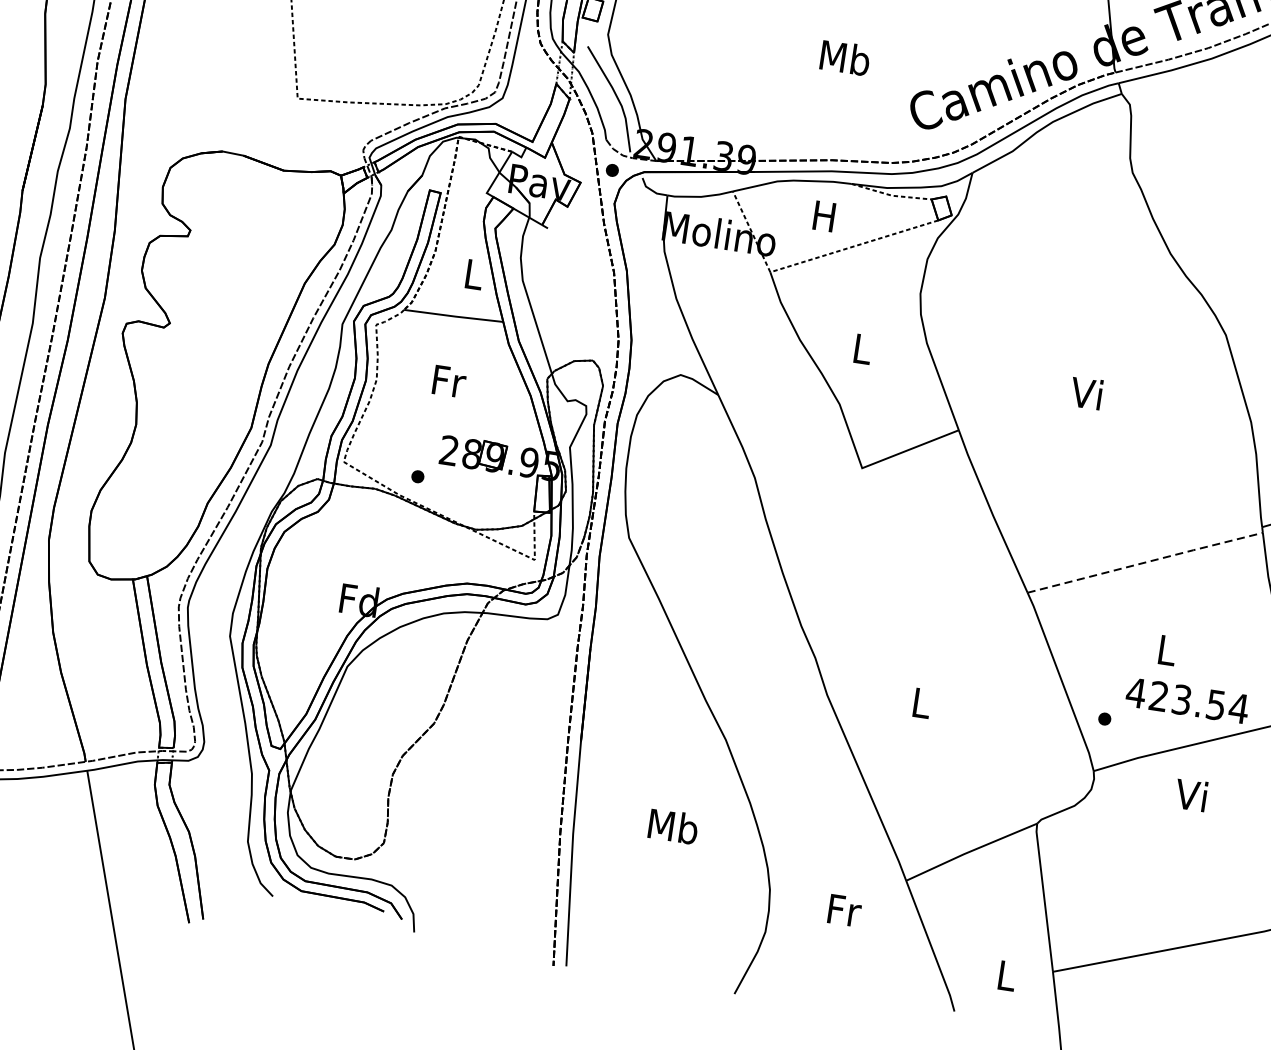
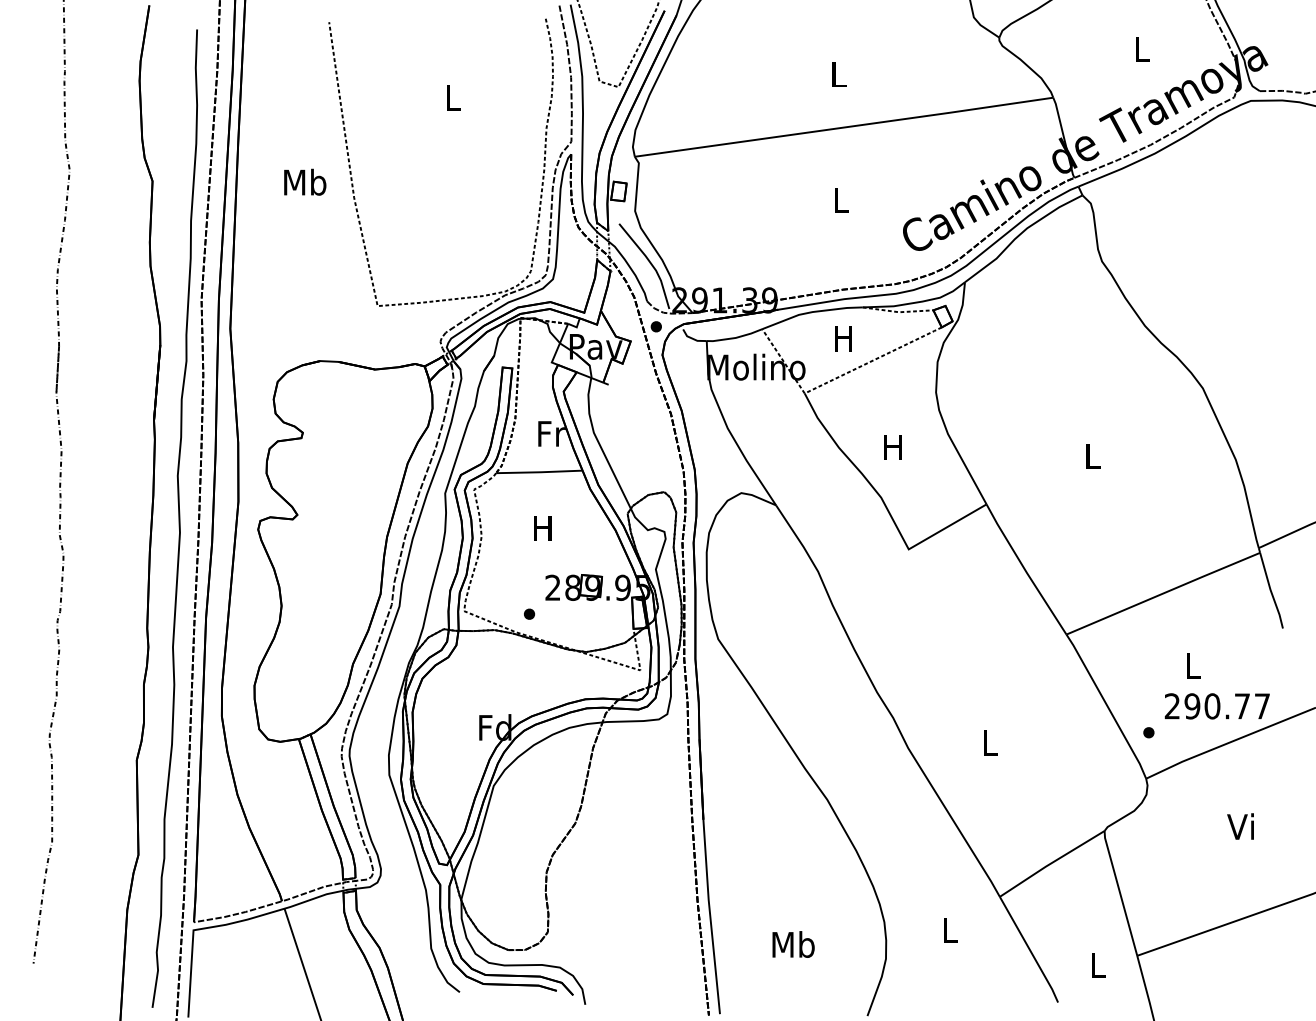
text: (845, 57) -> (841, 199), Mb -> L
text: (474, 274) -> (551, 433), L -> Fr
text: (861, 349) -> (892, 447), L -> H
text: (449, 381) -> (544, 528), Fr -> H
text: (1085, 392) -> (1090, 455), Vi -> L
line: (1145, 562) -> (1163, 593), dashed -> solid
text: (1187, 700) -> (1217, 706), 423.54 -> 290.77
text: (1190, 794) -> (1240, 826), moved
text: (673, 826) -> (793, 944), moved
text: (845, 910) -> (951, 930), Fr -> L

